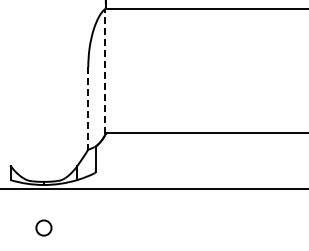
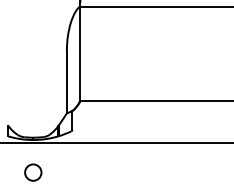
line: (105, 71) -> (79, 54), dashed -> solid
line: (88, 109) -> (67, 82), dashed -> solid
circle: (43, 227) -> (32, 172), size x1.43

